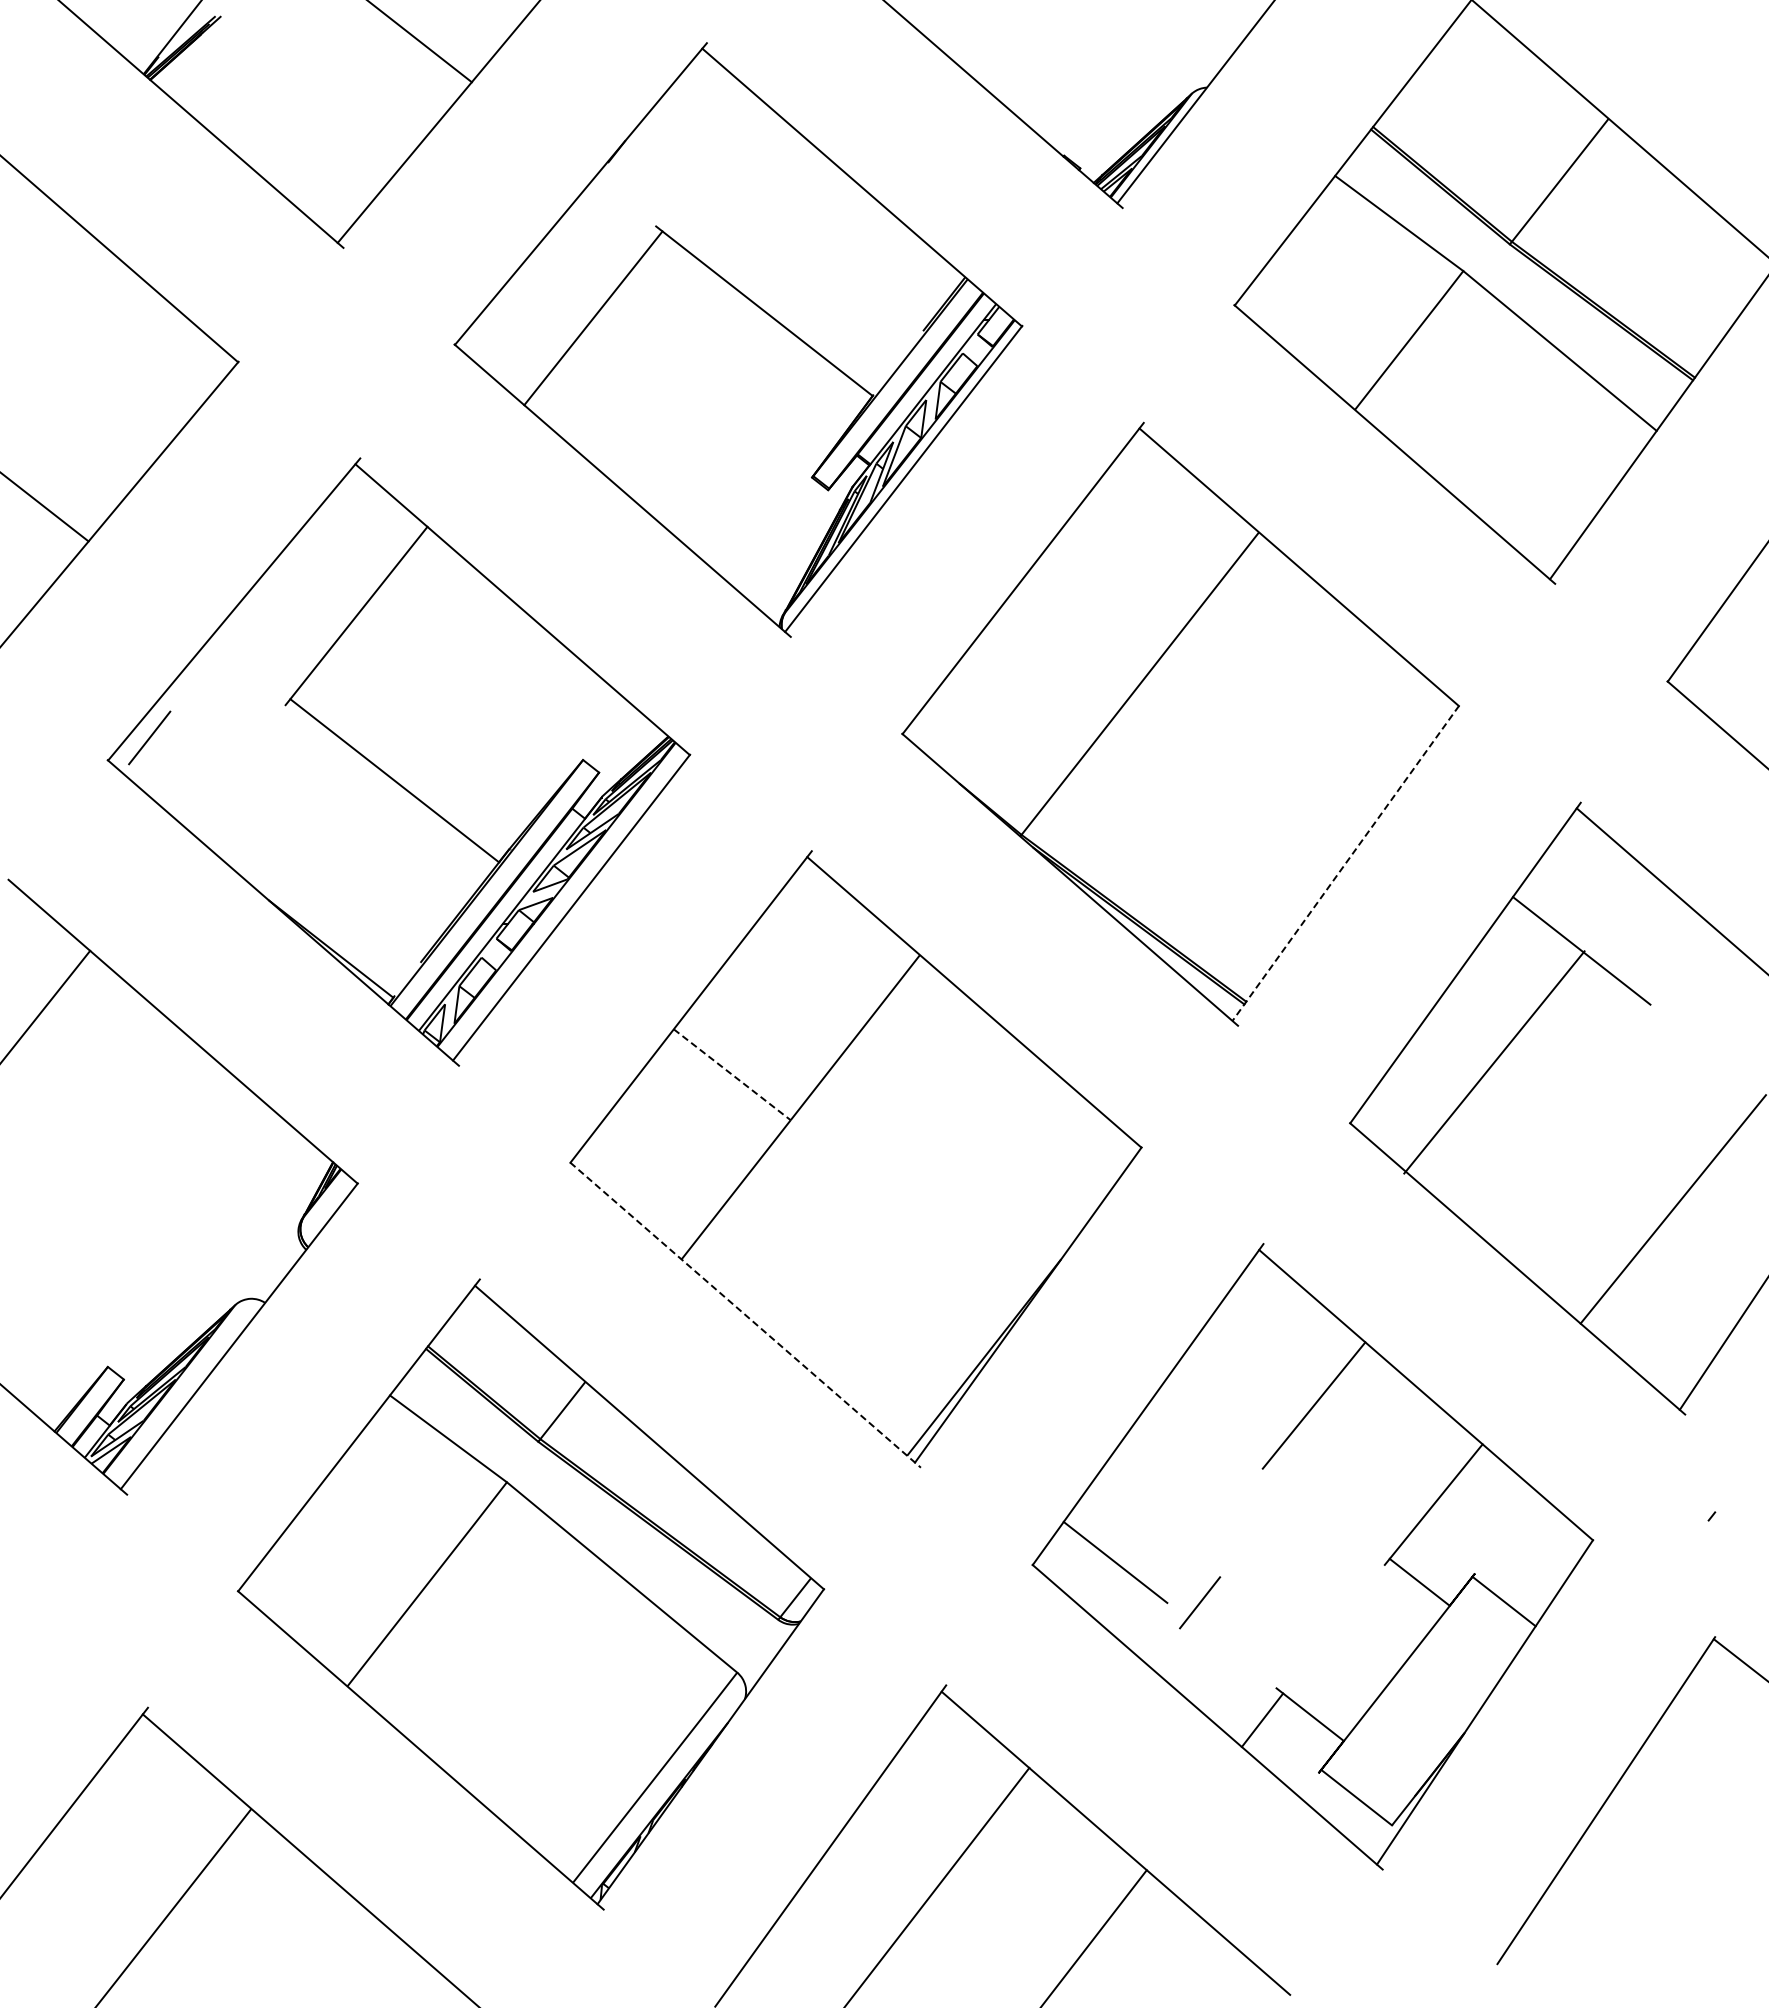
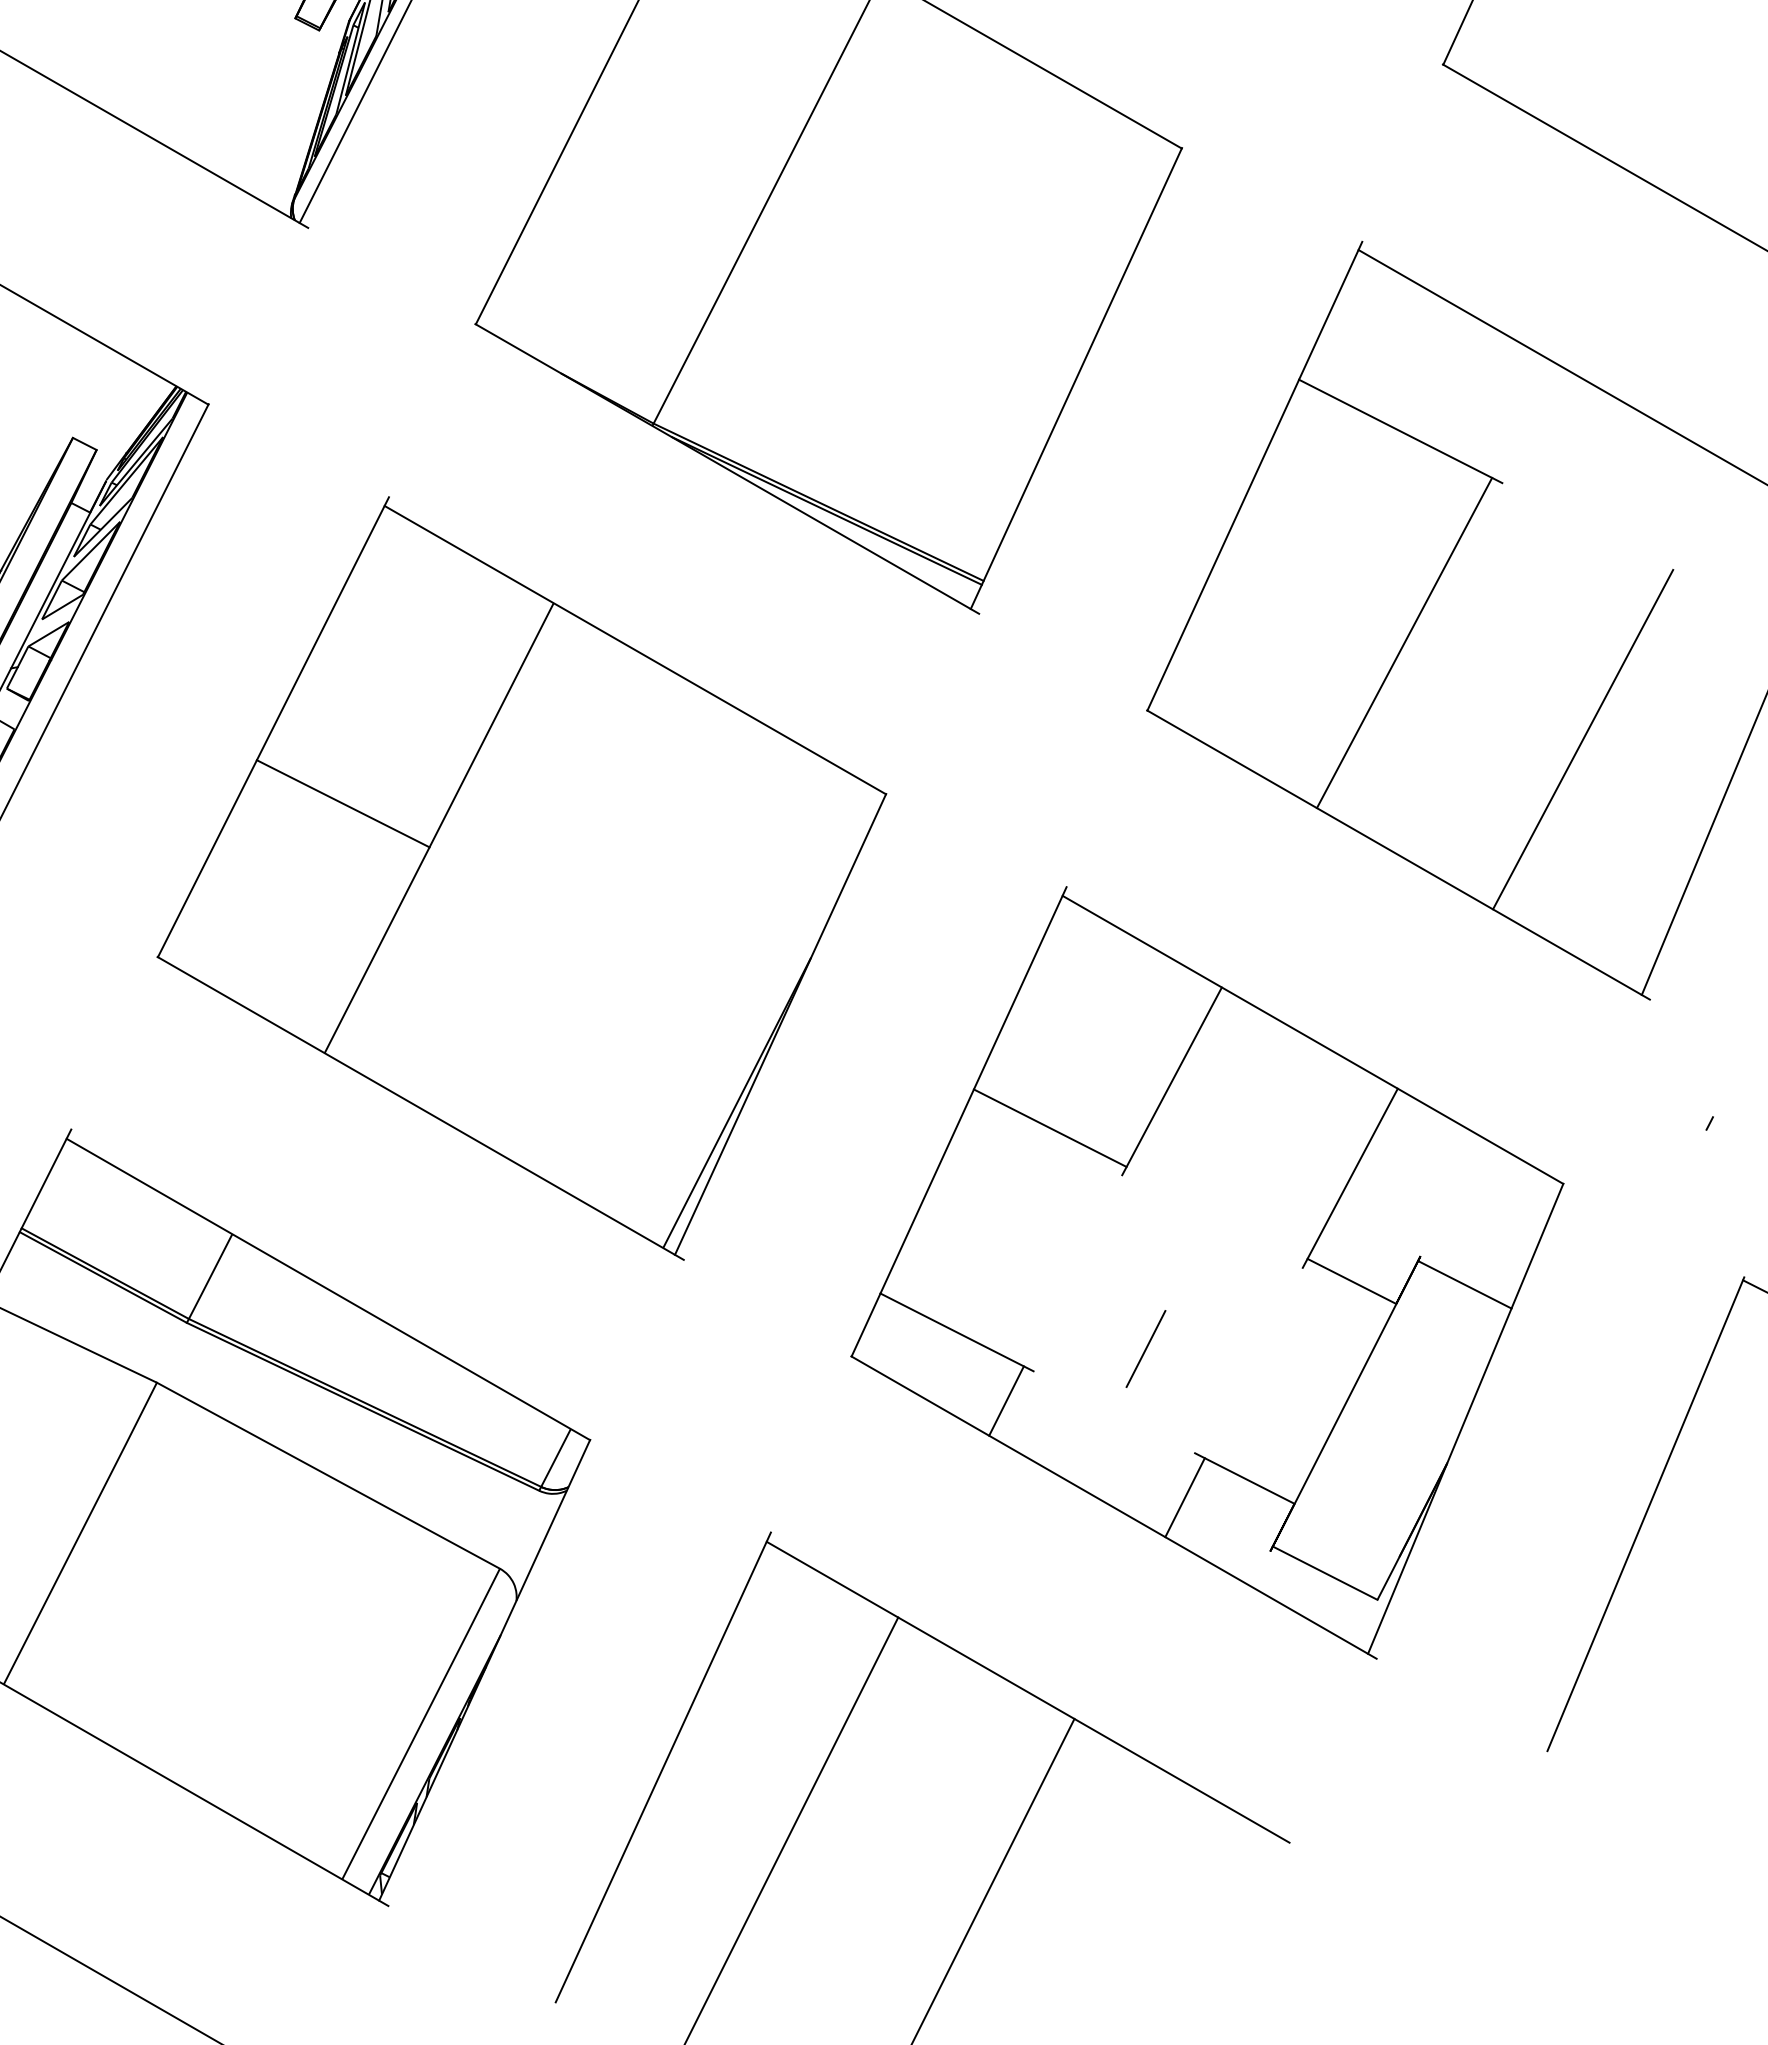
line: (1345, 863) -> (1076, 378), dashed -> solid
line: (1494, 1062) -> (1404, 643), moved
line: (732, 1075) -> (343, 804), dashed -> solid
line: (745, 1315) -> (420, 1108), dashed -> solid
line: (1215, 1422) -> (1049, 1127), added
line: (1200, 1602) -> (1146, 1348), moved
line: (1142, 1620) -> (1006, 1400), added

